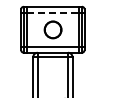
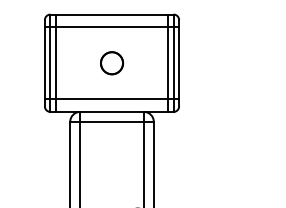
line: (53, 12) -> (113, 26), dashed -> solid
circle: (52, 29) -> (111, 62), size x0.62

